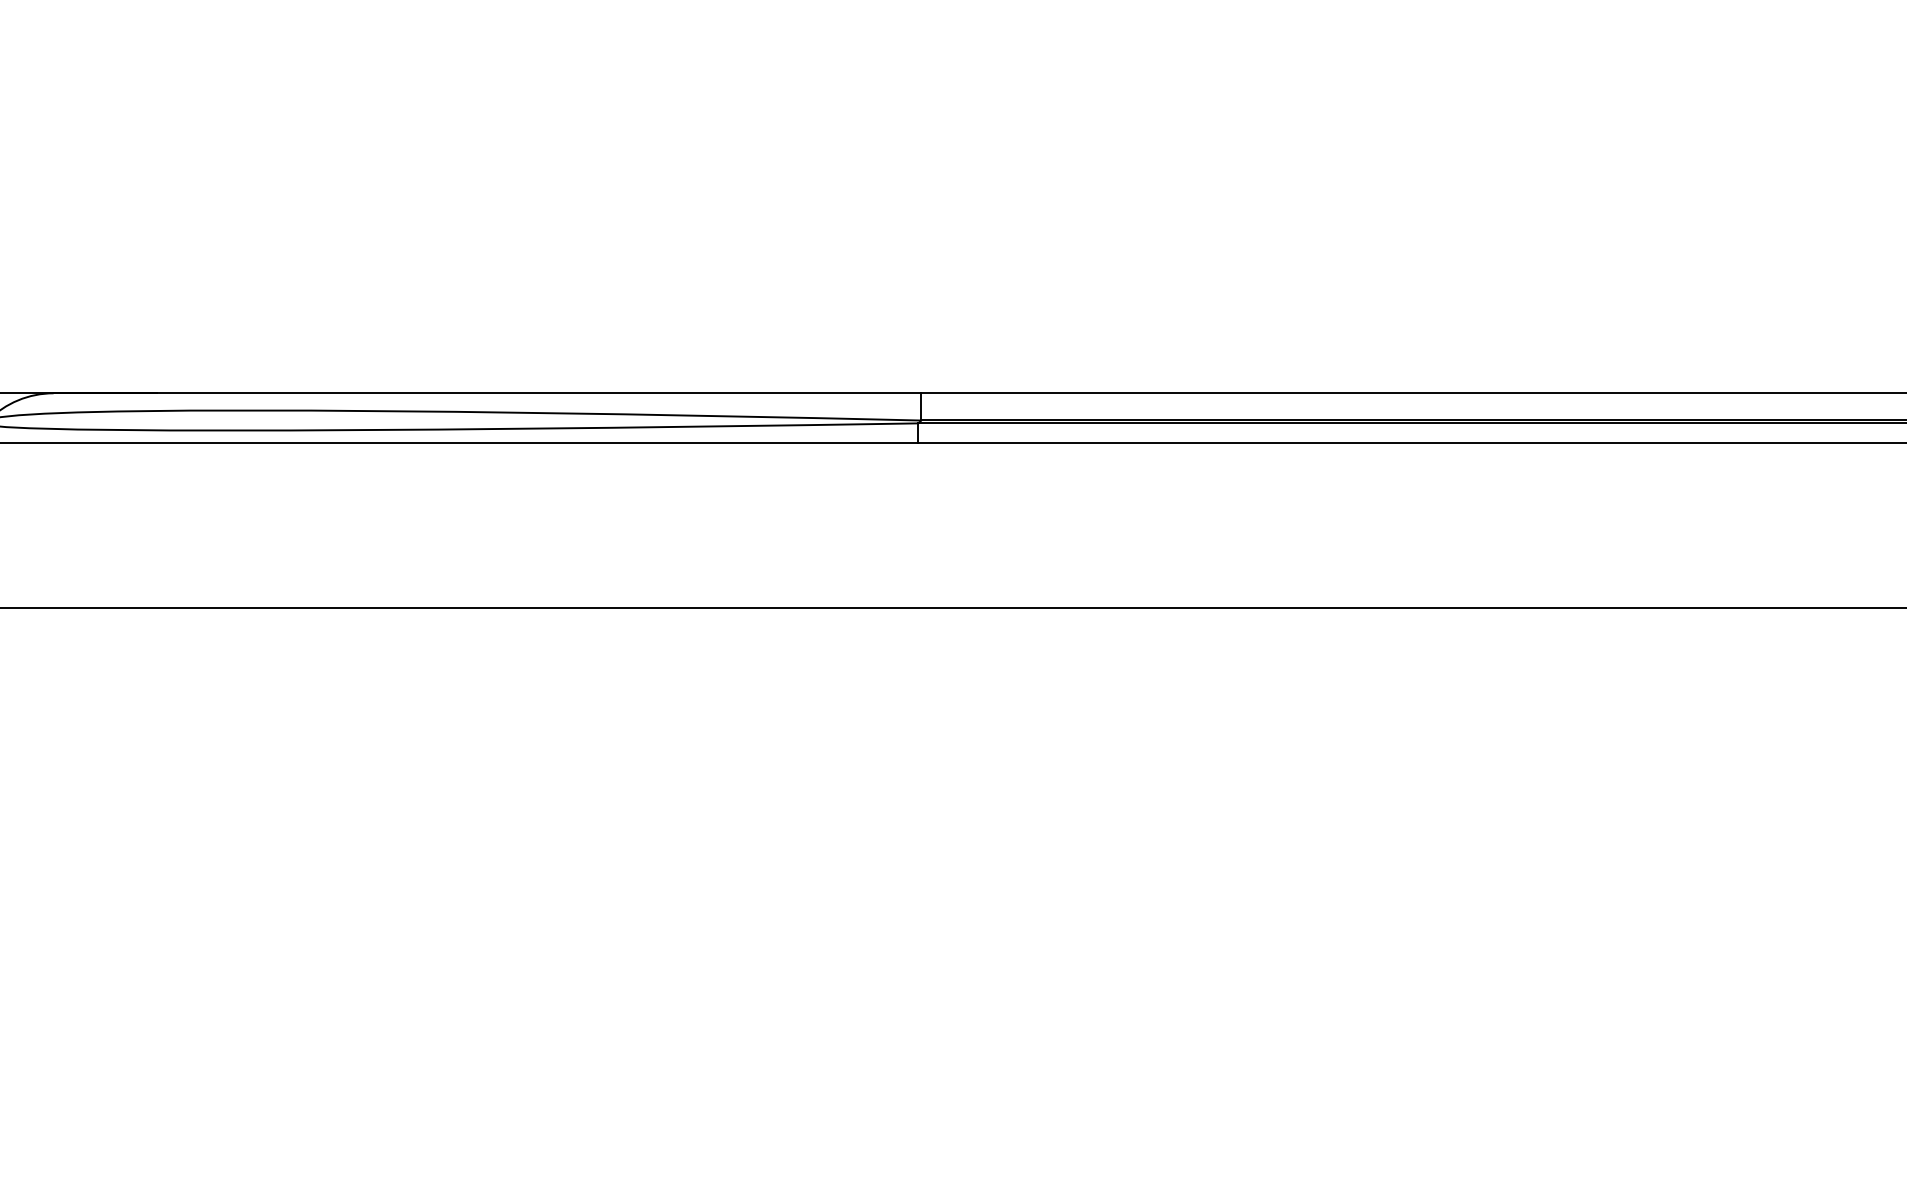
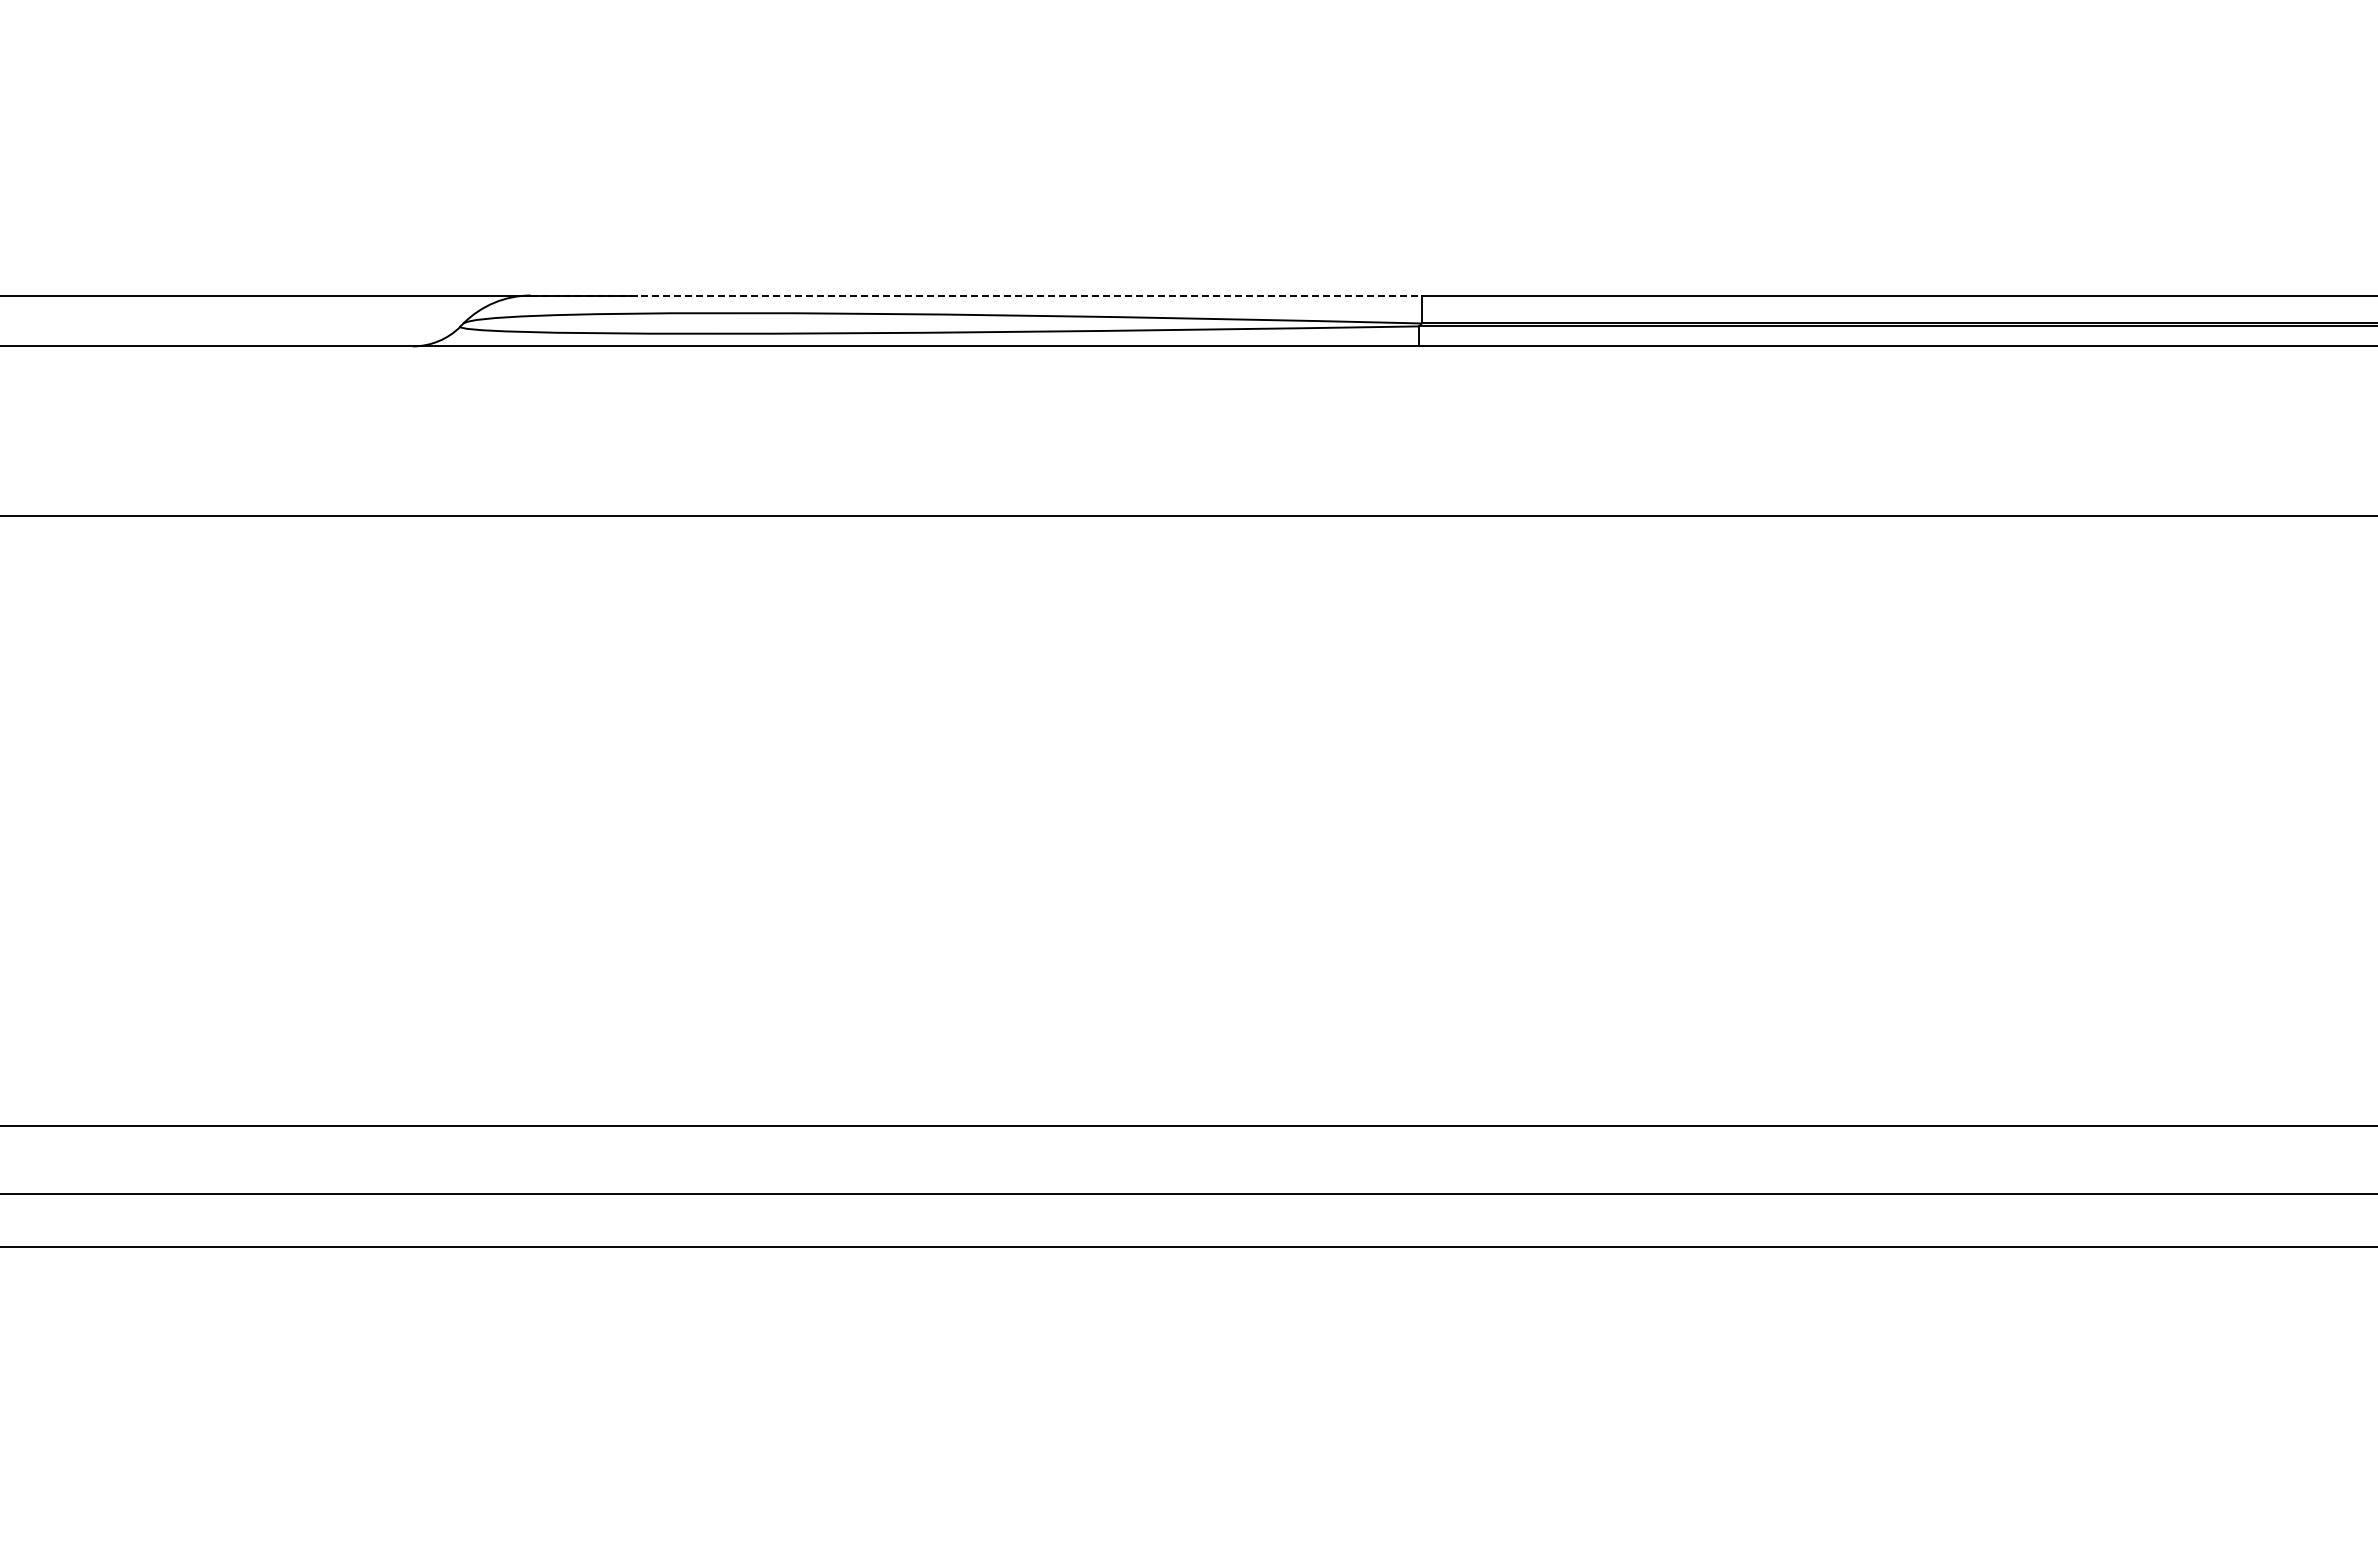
line: (487, 393) -> (976, 295), solid -> dashed

